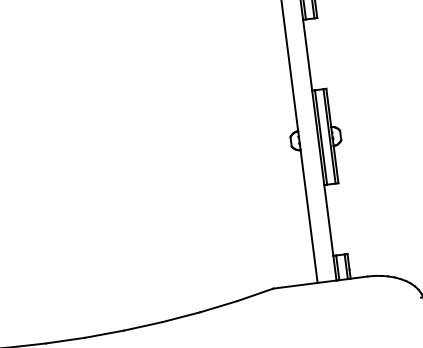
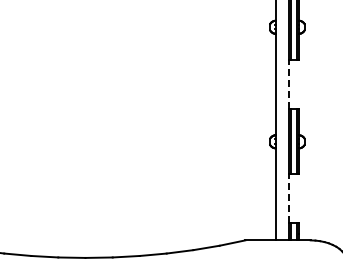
line: (308, 55) -> (289, 84), solid -> dashed
line: (329, 220) -> (289, 198), solid -> dashed

